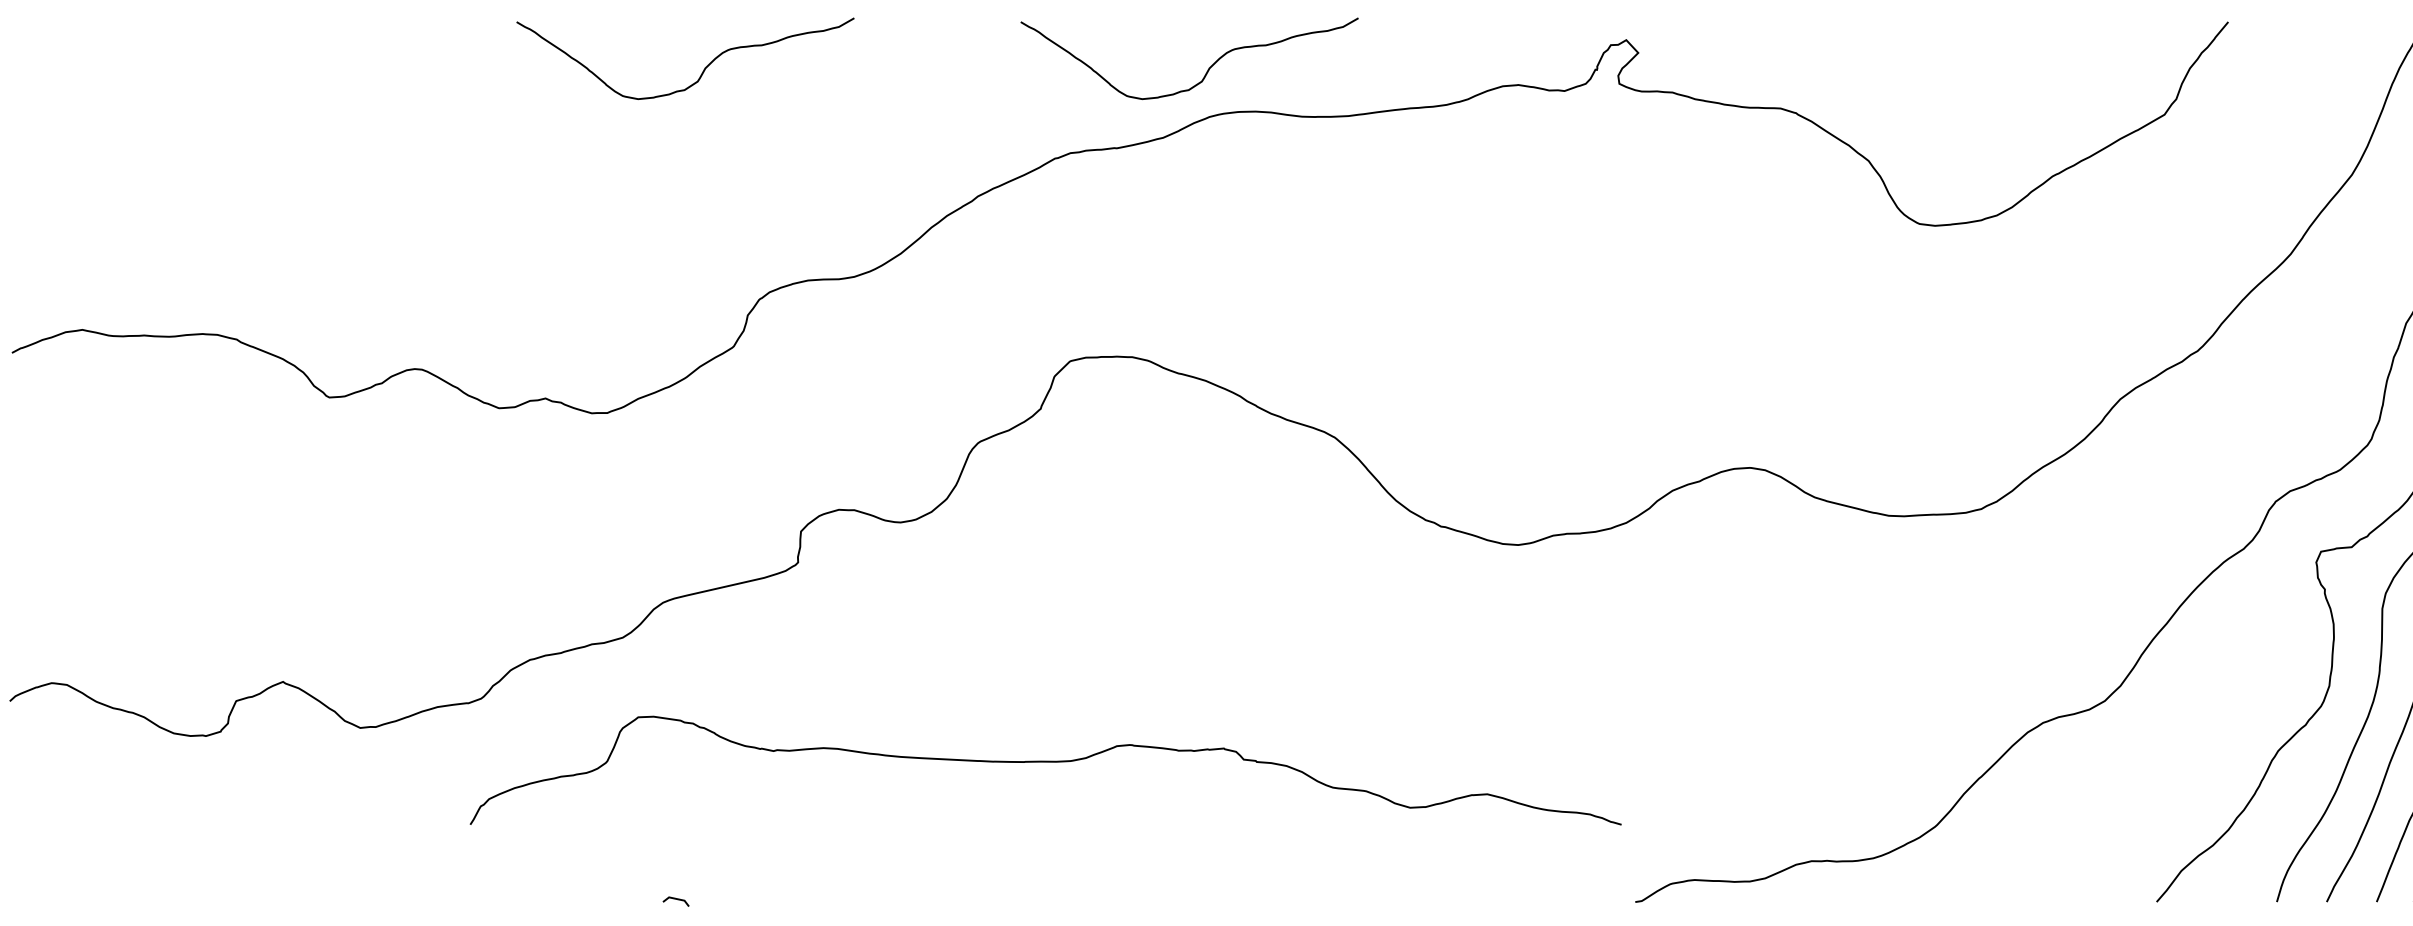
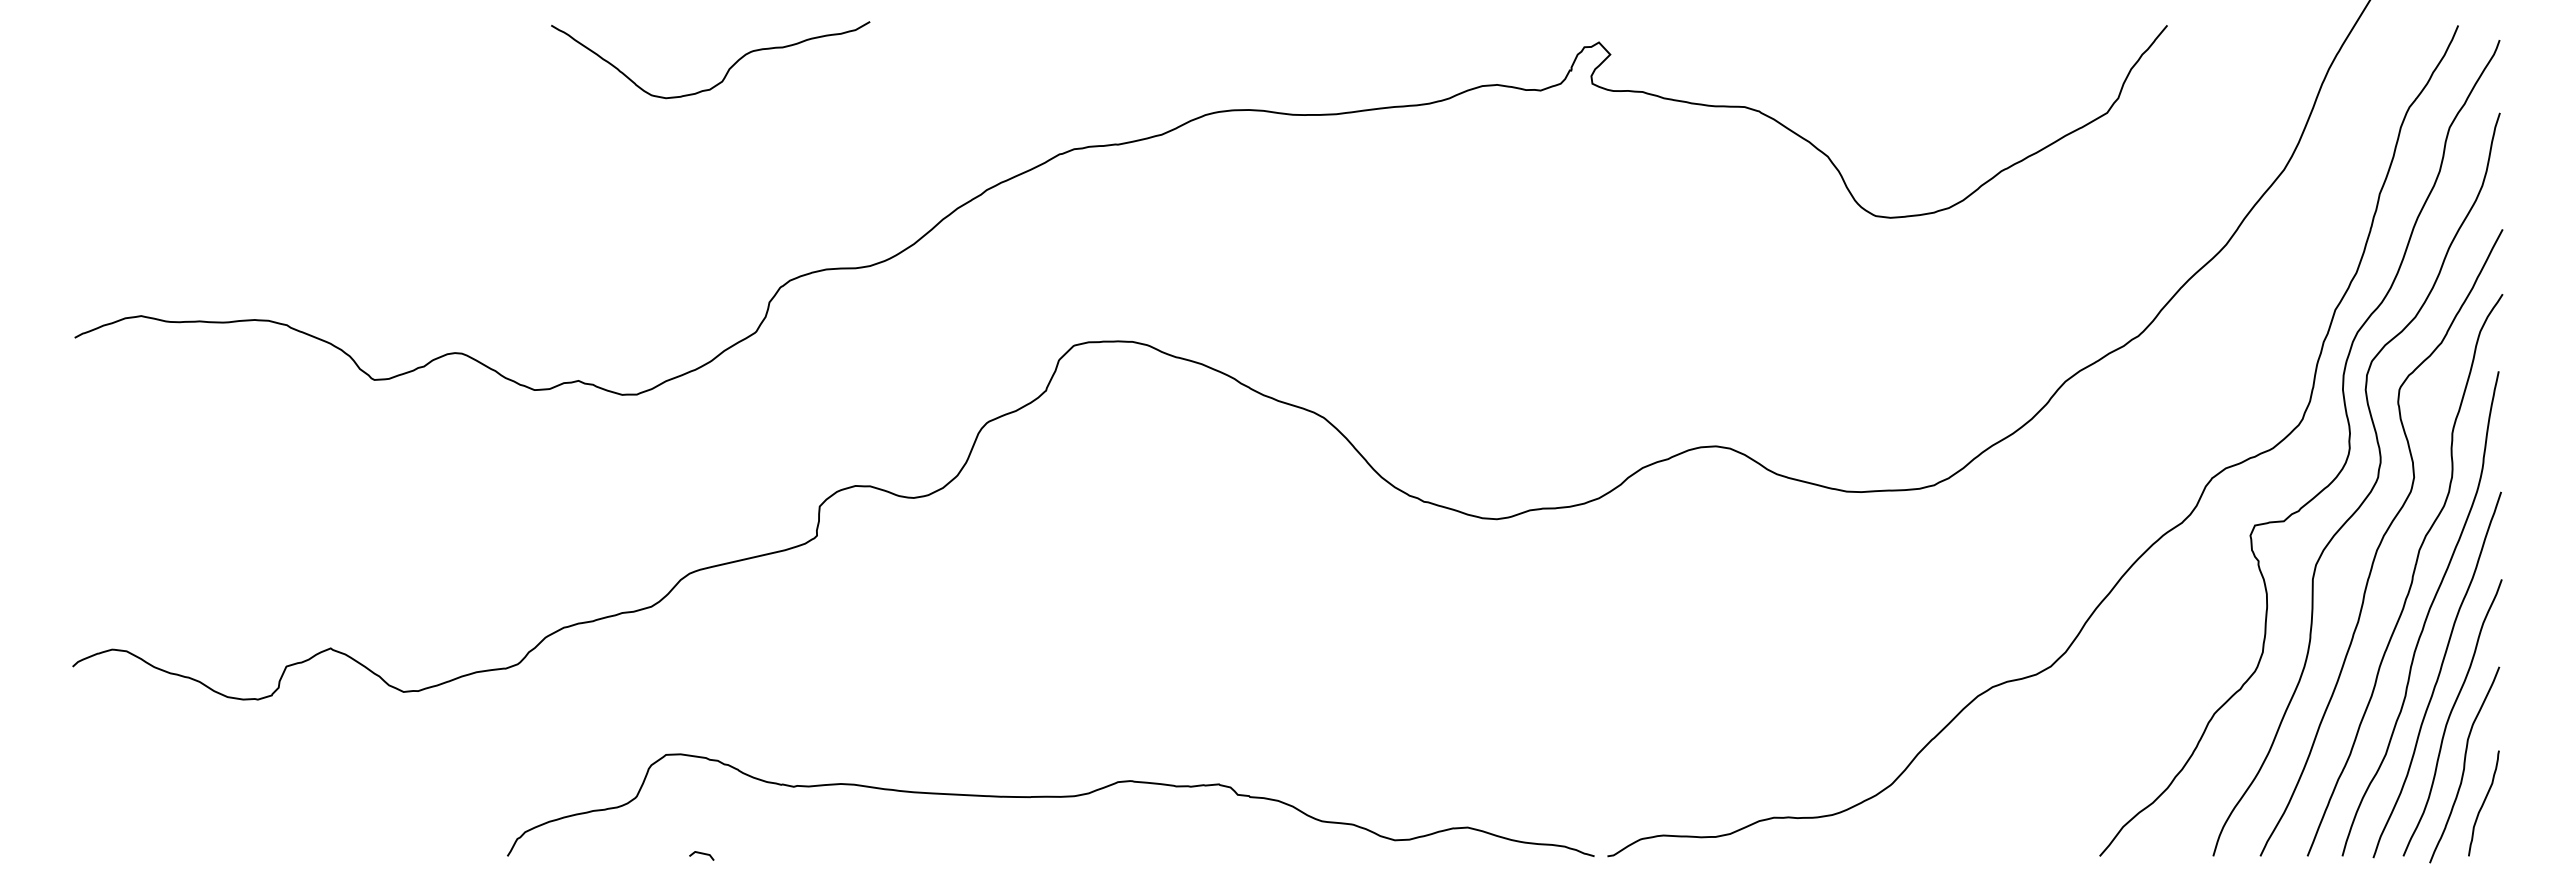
curve: (1208, 67) -> (1204, 68), removed
curve: (1045, 762) -> (1050, 797), moved

